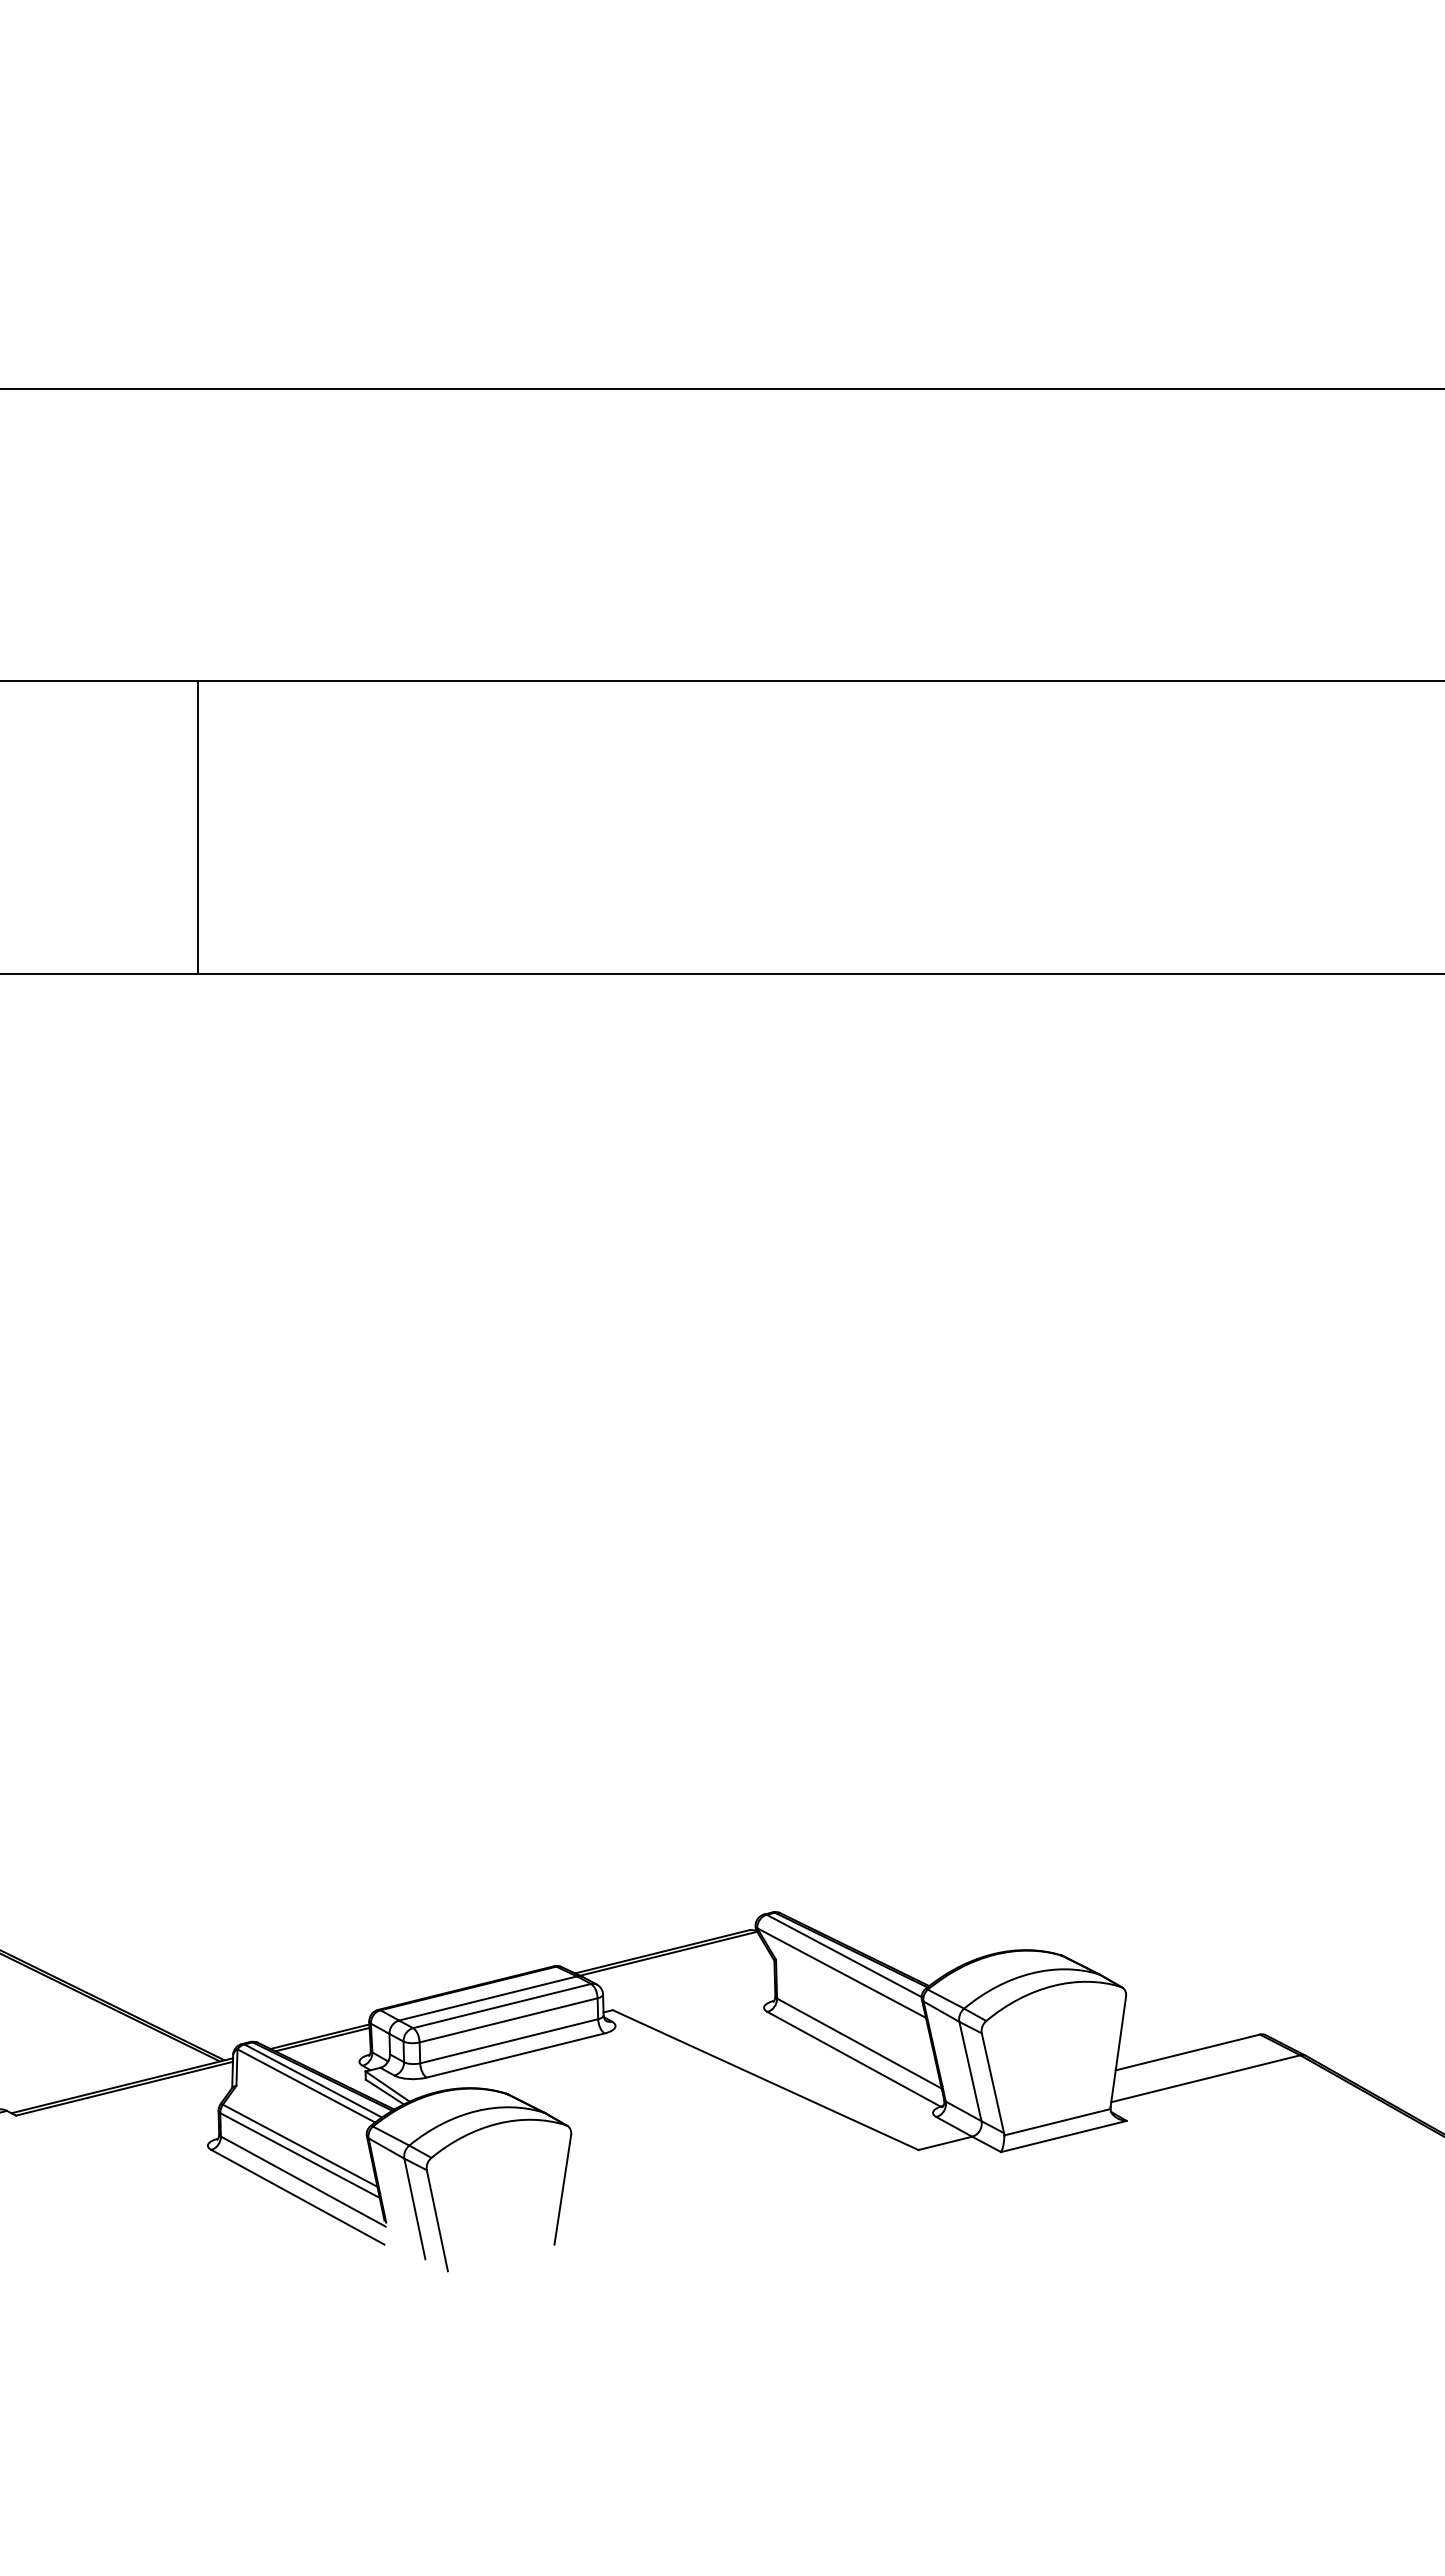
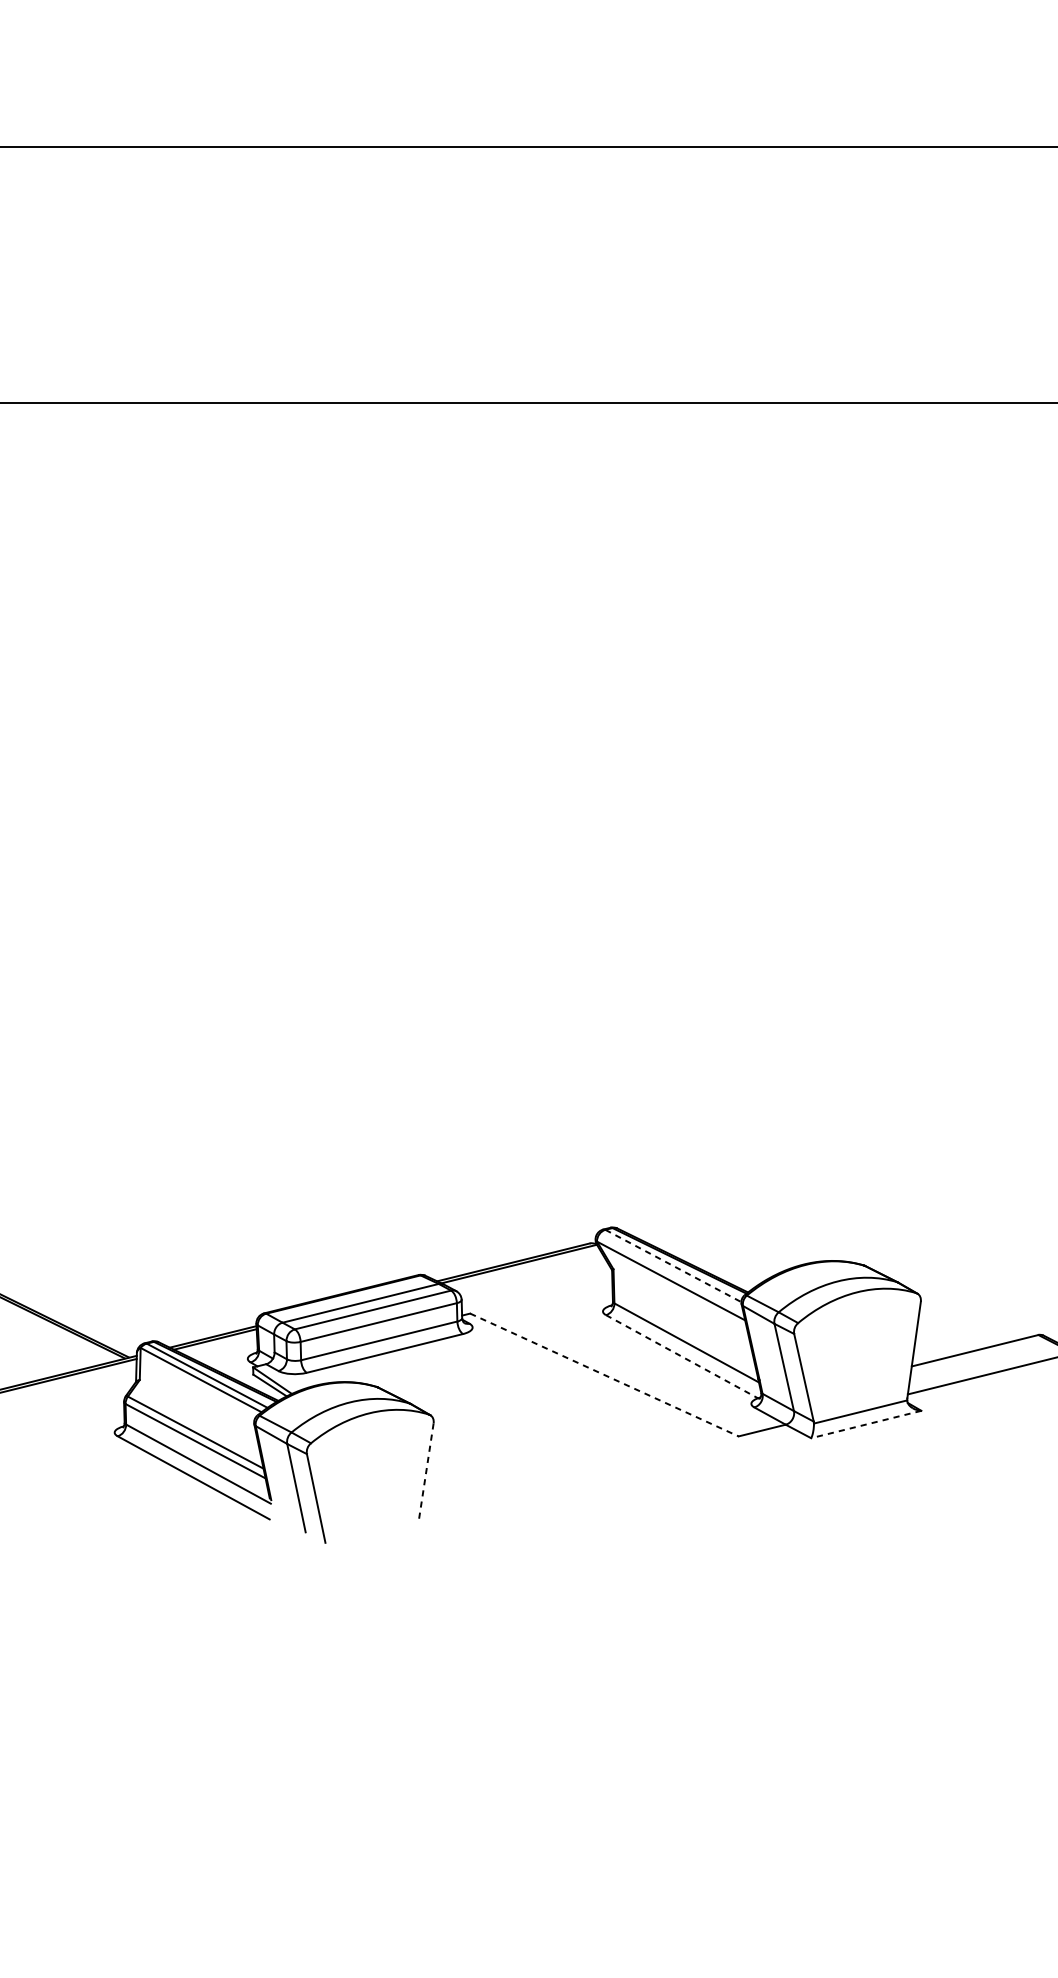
line: (198, 827) -> (106, 275), removed
line: (844, 1955) -> (673, 1265), solid -> dashed
line: (854, 2059) -> (682, 1356), solid -> dashed
line: (766, 2080) -> (605, 1375), solid -> dashed
line: (1063, 2136) -> (865, 1424), solid -> dashed
line: (562, 2190) -> (426, 1471), solid -> dashed

